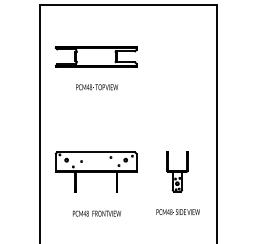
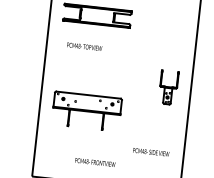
text: (97, 87) -> (84, 46), moved
part: (177, 171) -> (168, 87), moved
text: (97, 213) -> (95, 162), moved

